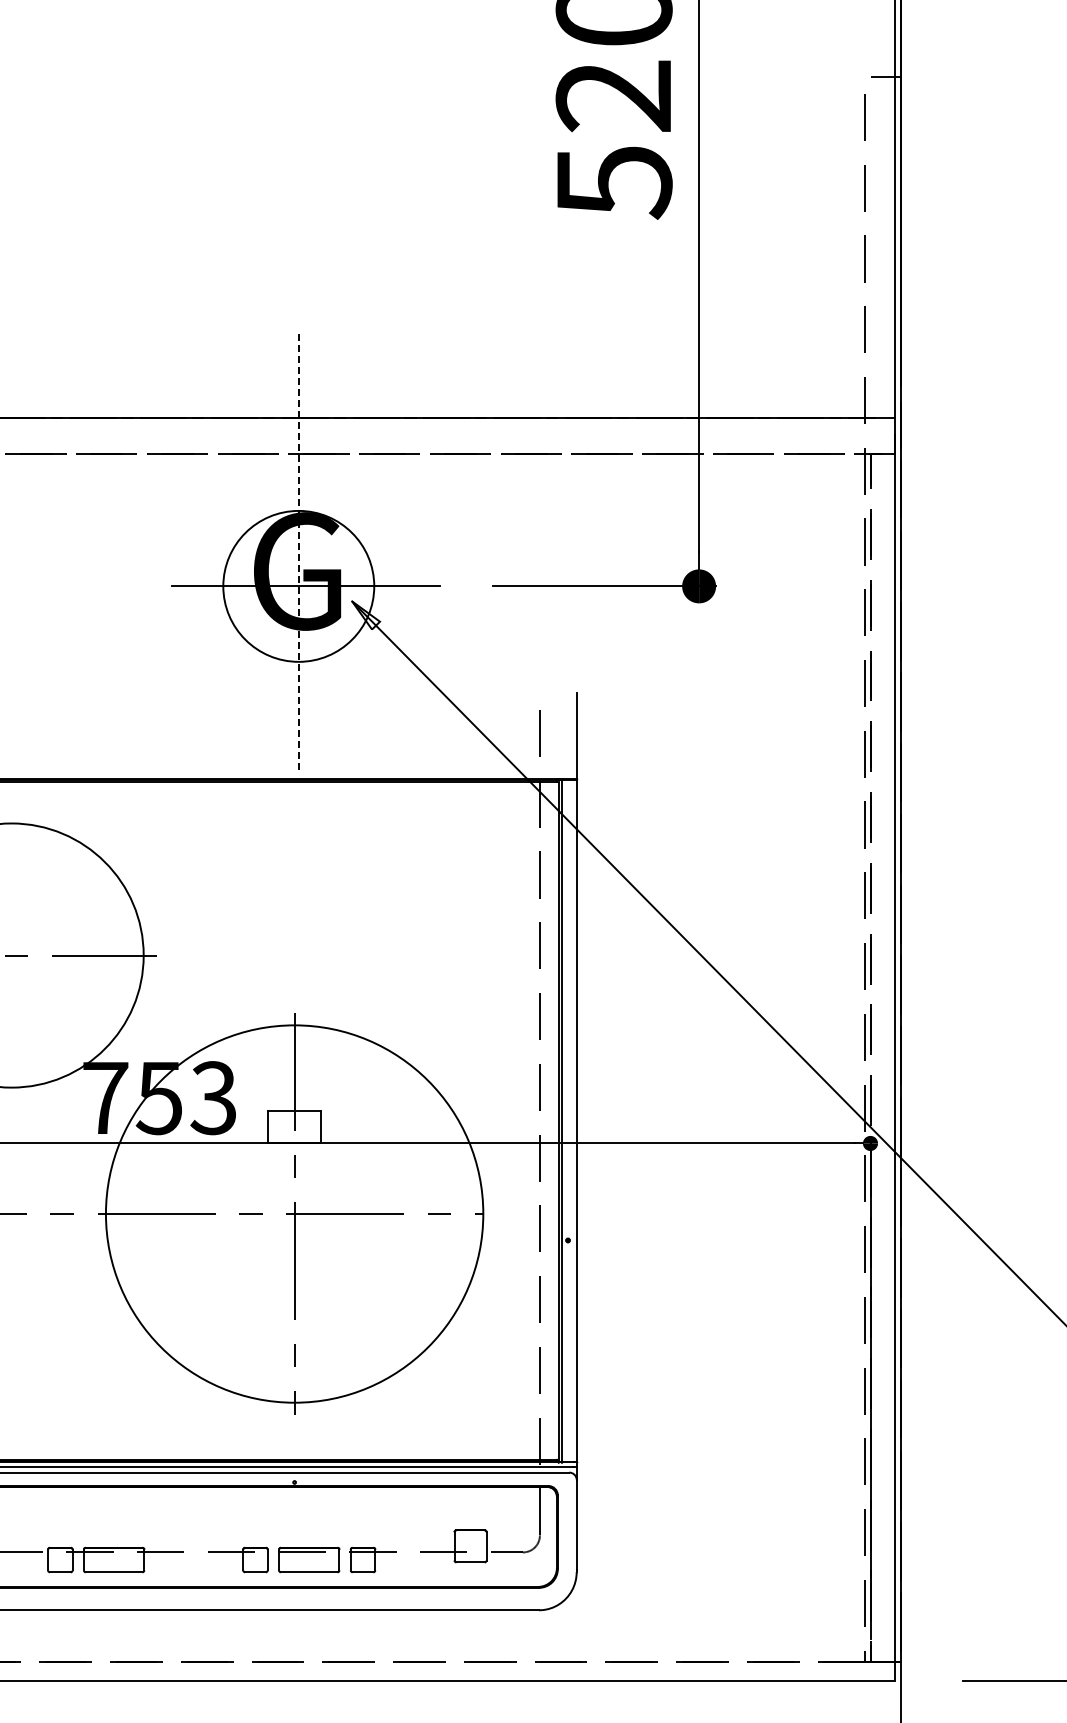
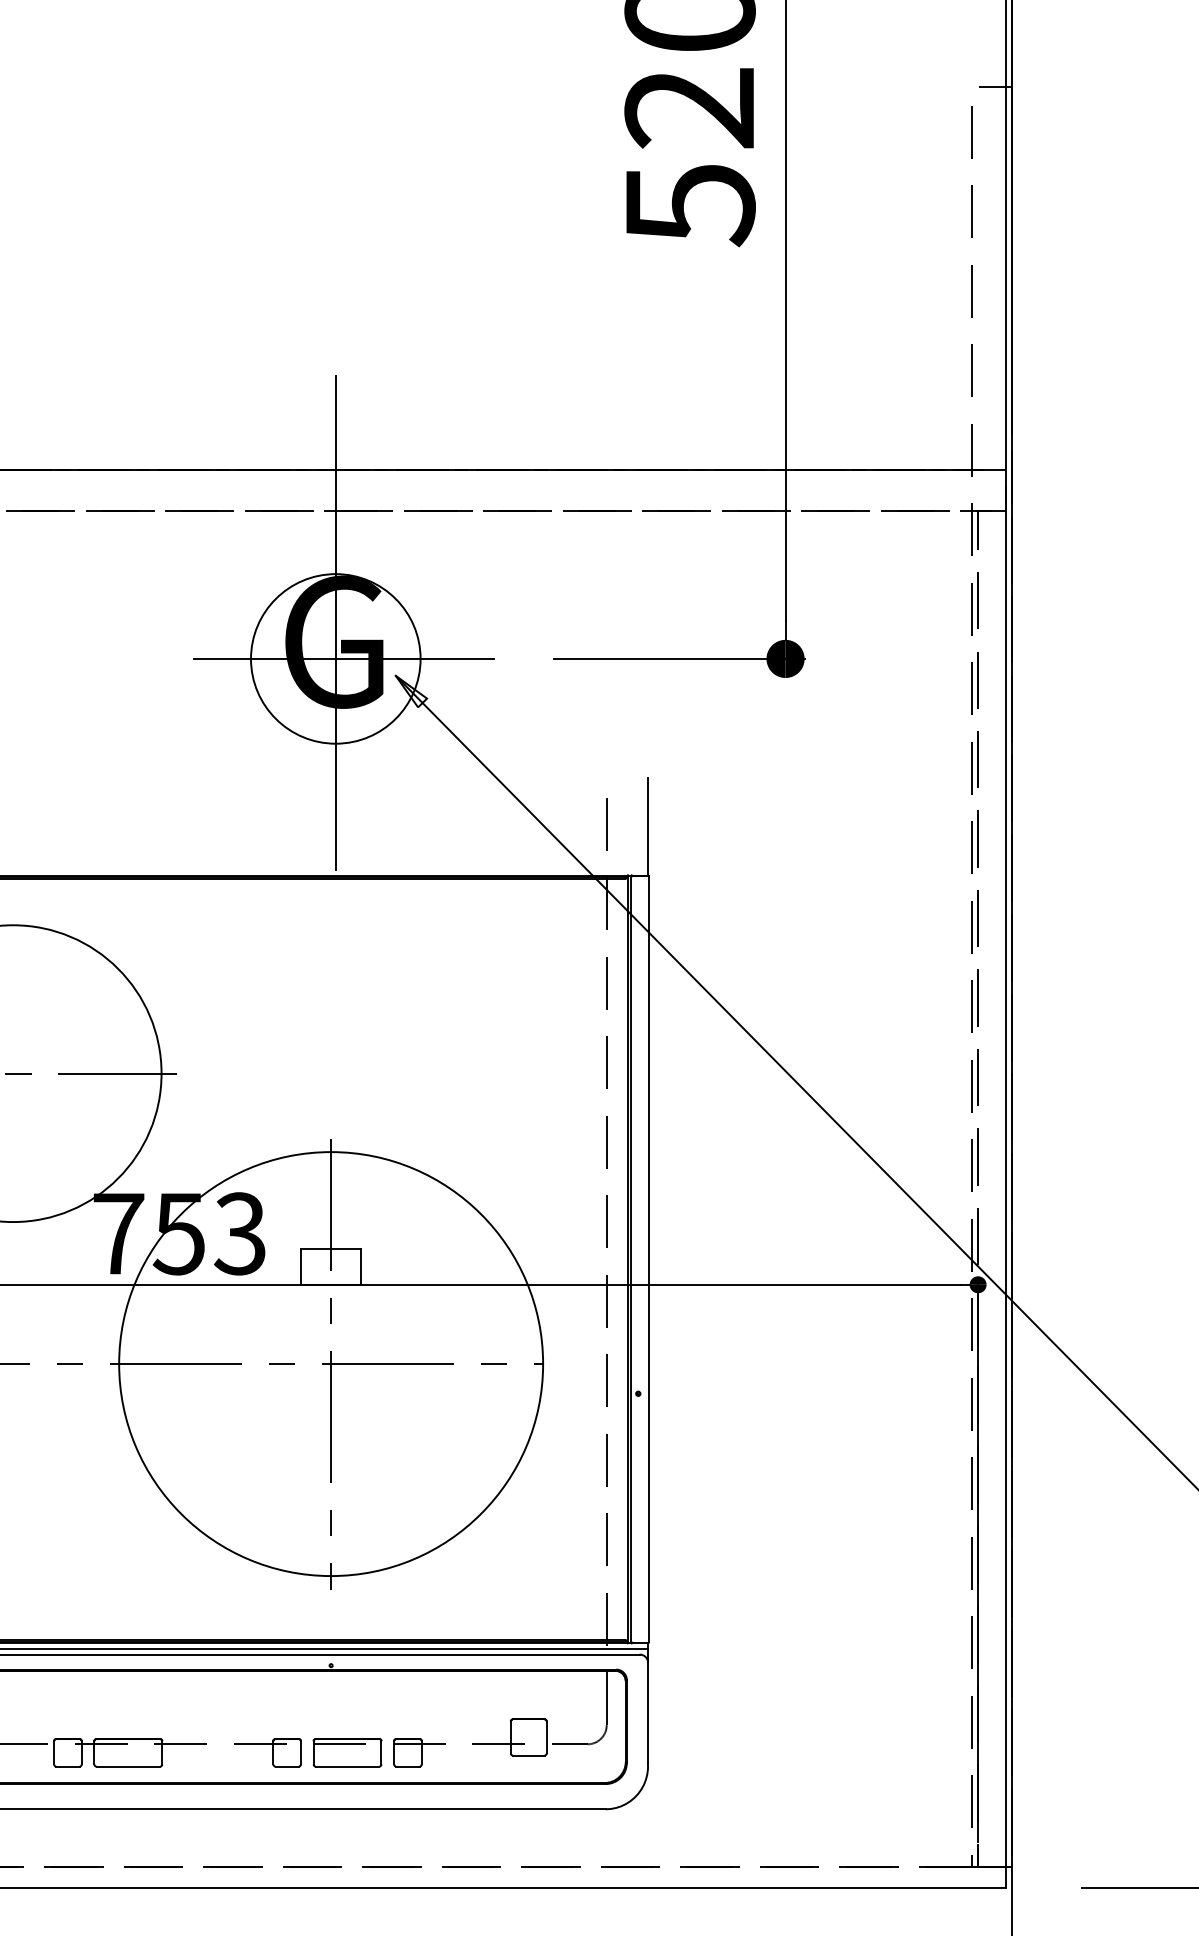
line: (298, 554) -> (335, 623), dashed -> solid

